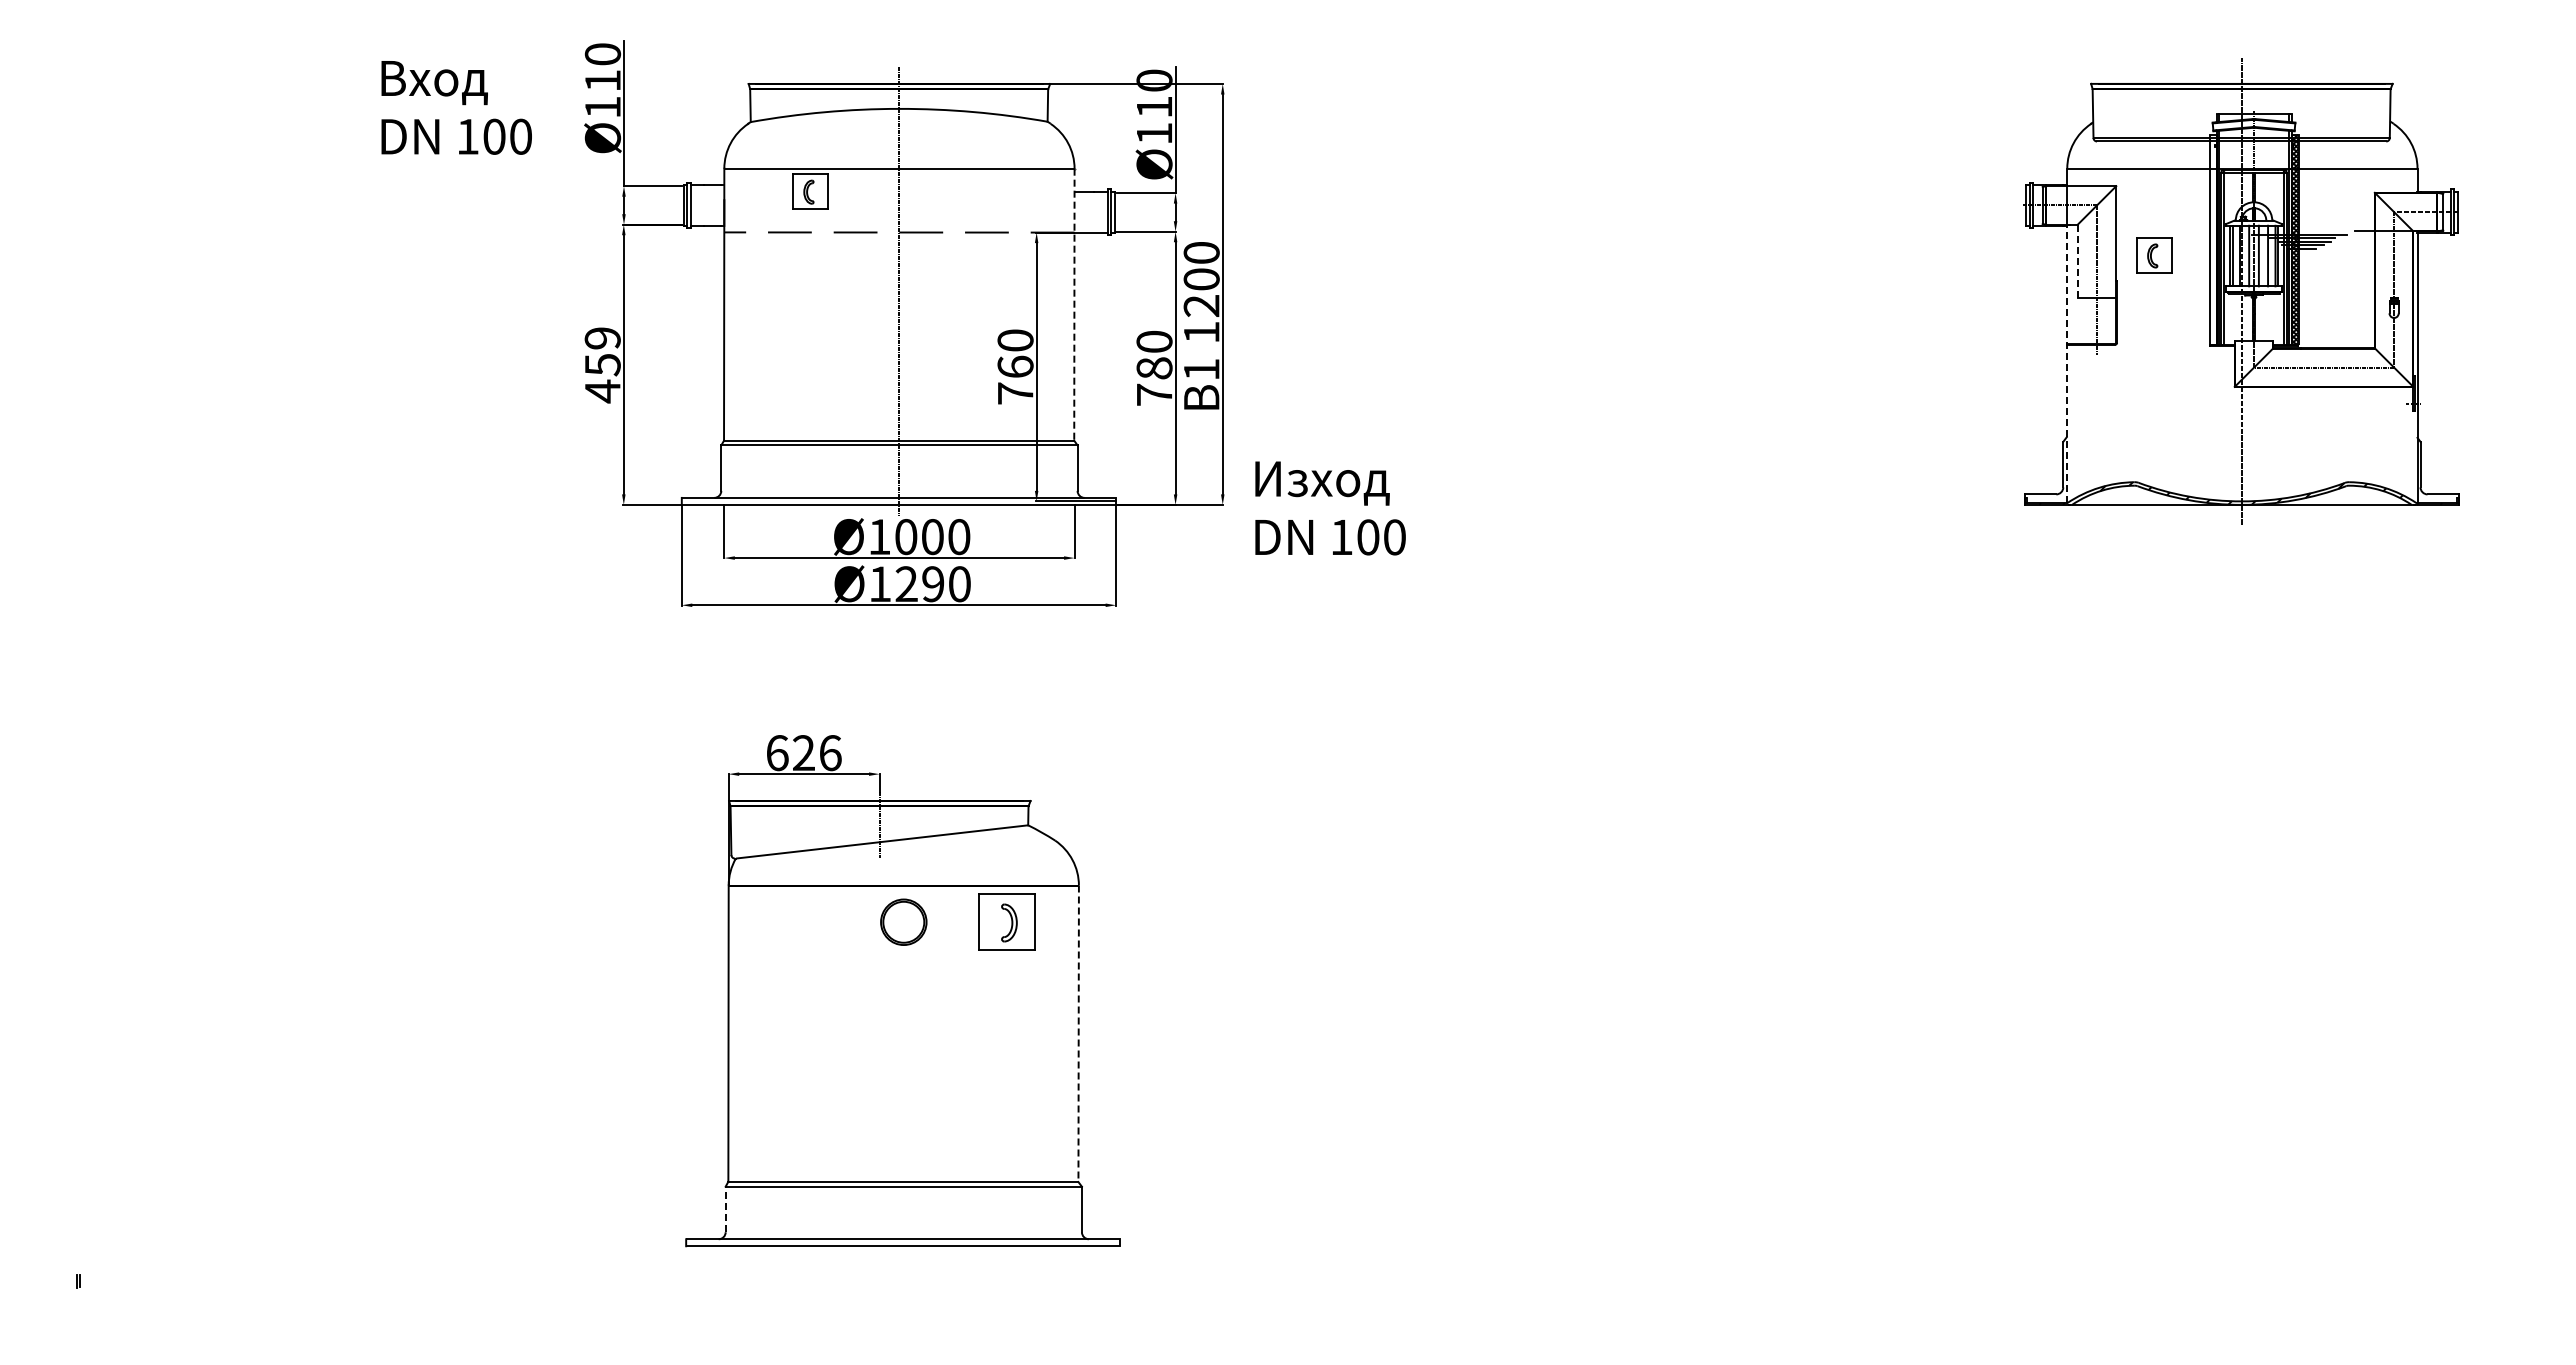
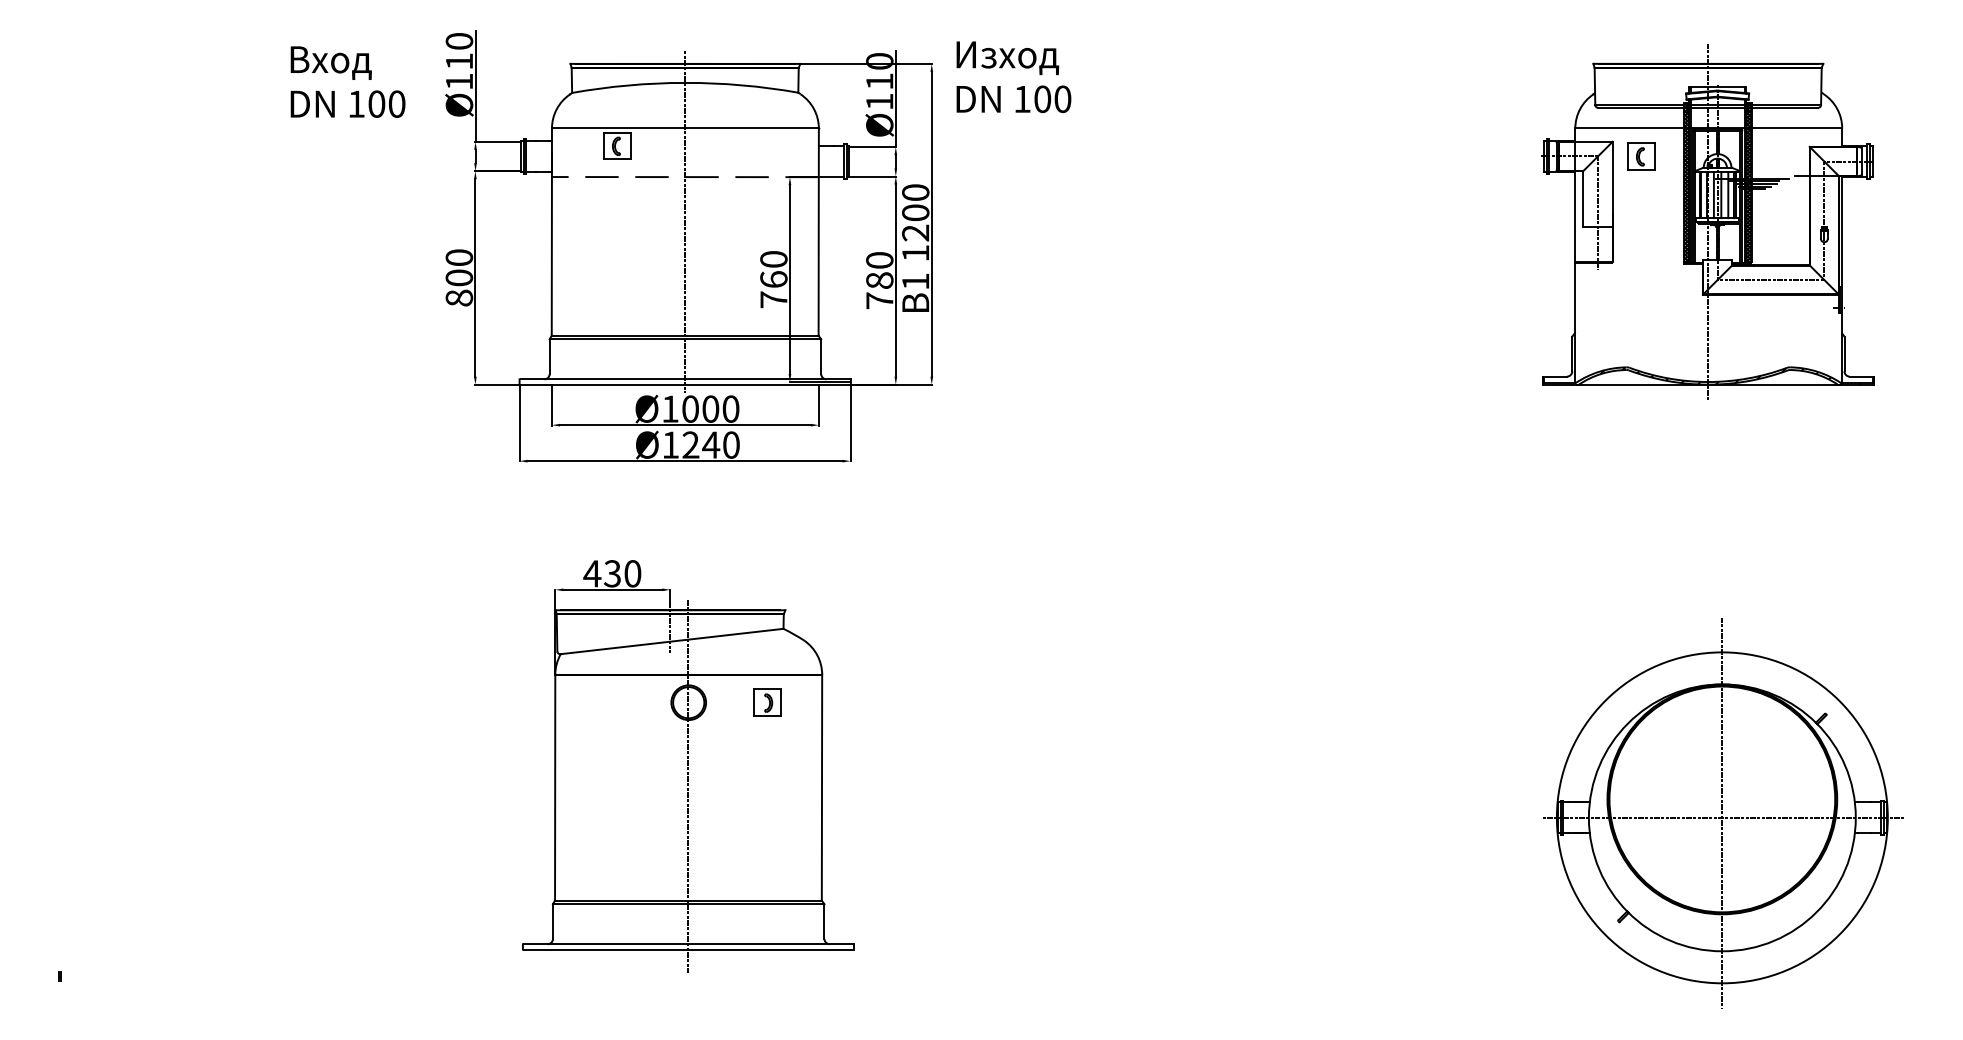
hatch: (2212, 239) -> (1685, 182), added
part: (2154, 255) -> (1641, 156), moved
line: (2077, 261) -> (1583, 199), dashed -> solid
line: (1074, 305) -> (818, 232), dashed -> solid
line: (2067, 363) -> (1575, 276), dashed -> solid
text: (602, 365) -> (459, 278), 459 -> 800
text: (1330, 508) -> (1013, 77), moved
text: (933, 584) -> (711, 445), Ø1290 -> Ø1240
text: (803, 753) -> (612, 574), 626 -> 430
part: (1007, 922) -> (767, 702), size x0.62
line: (903, 1031) -> (688, 785), added
line: (1078, 1034) -> (821, 788), dashed -> solid
part: (2261, 1067) -> (1723, 813), added
line: (725, 1209) -> (552, 921), dashed -> solid

